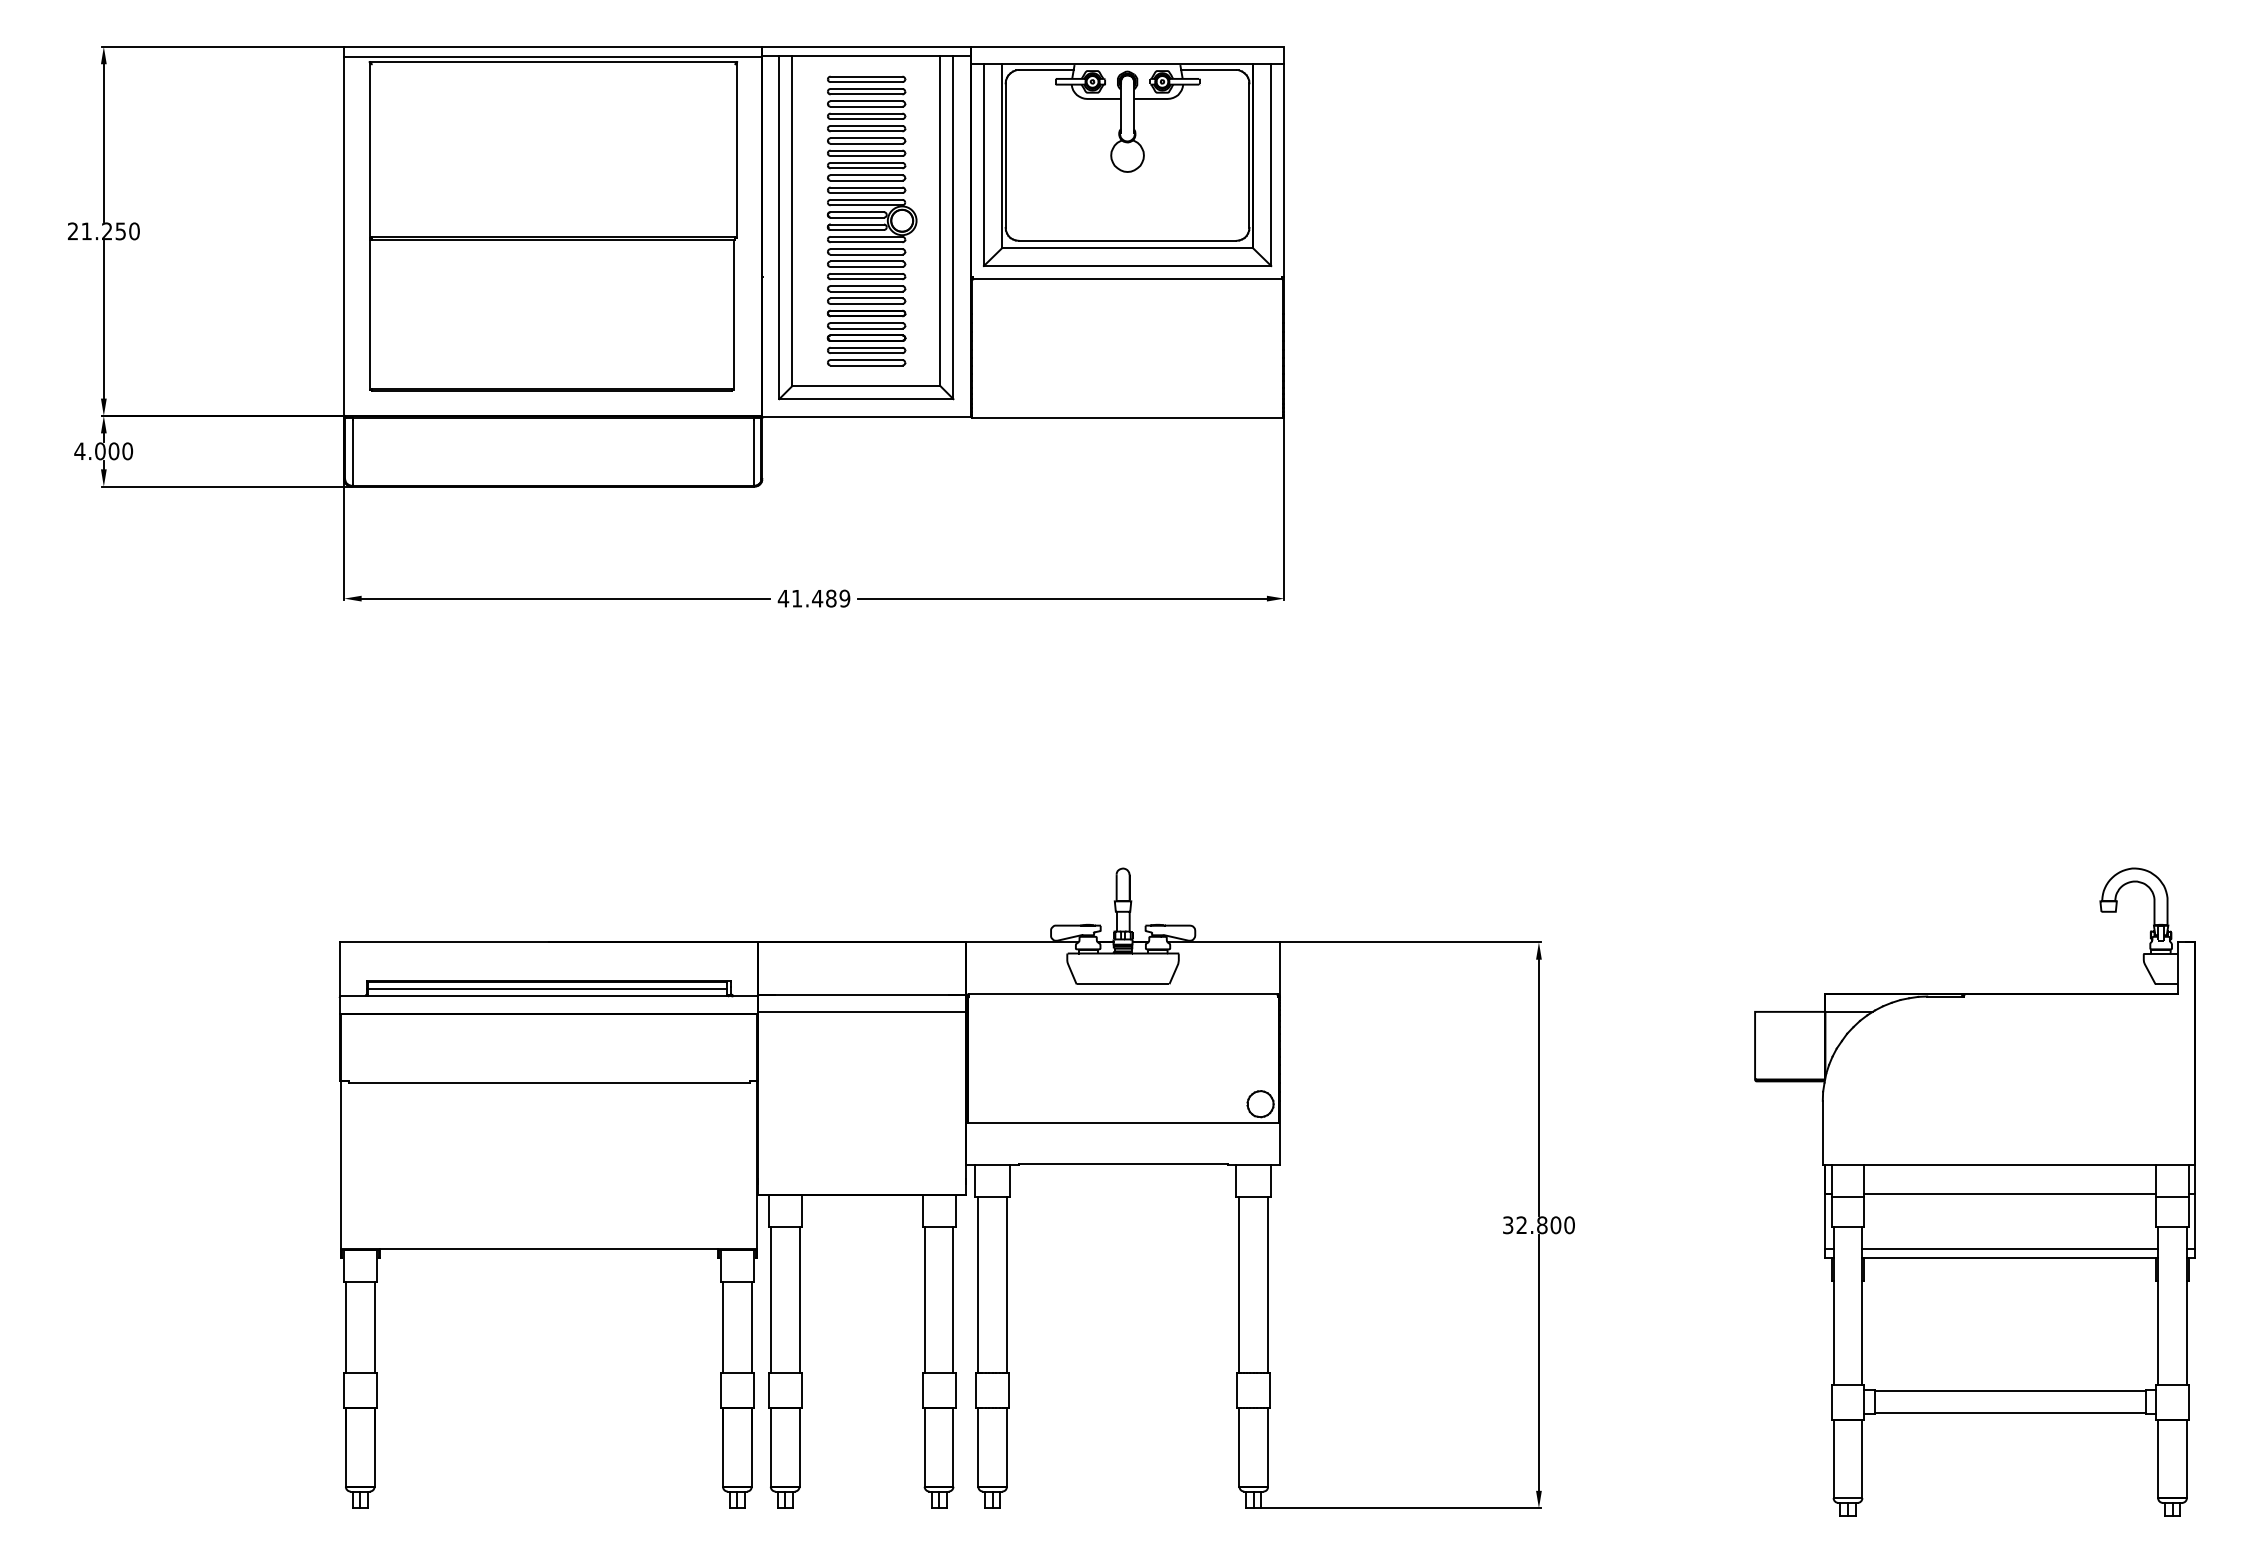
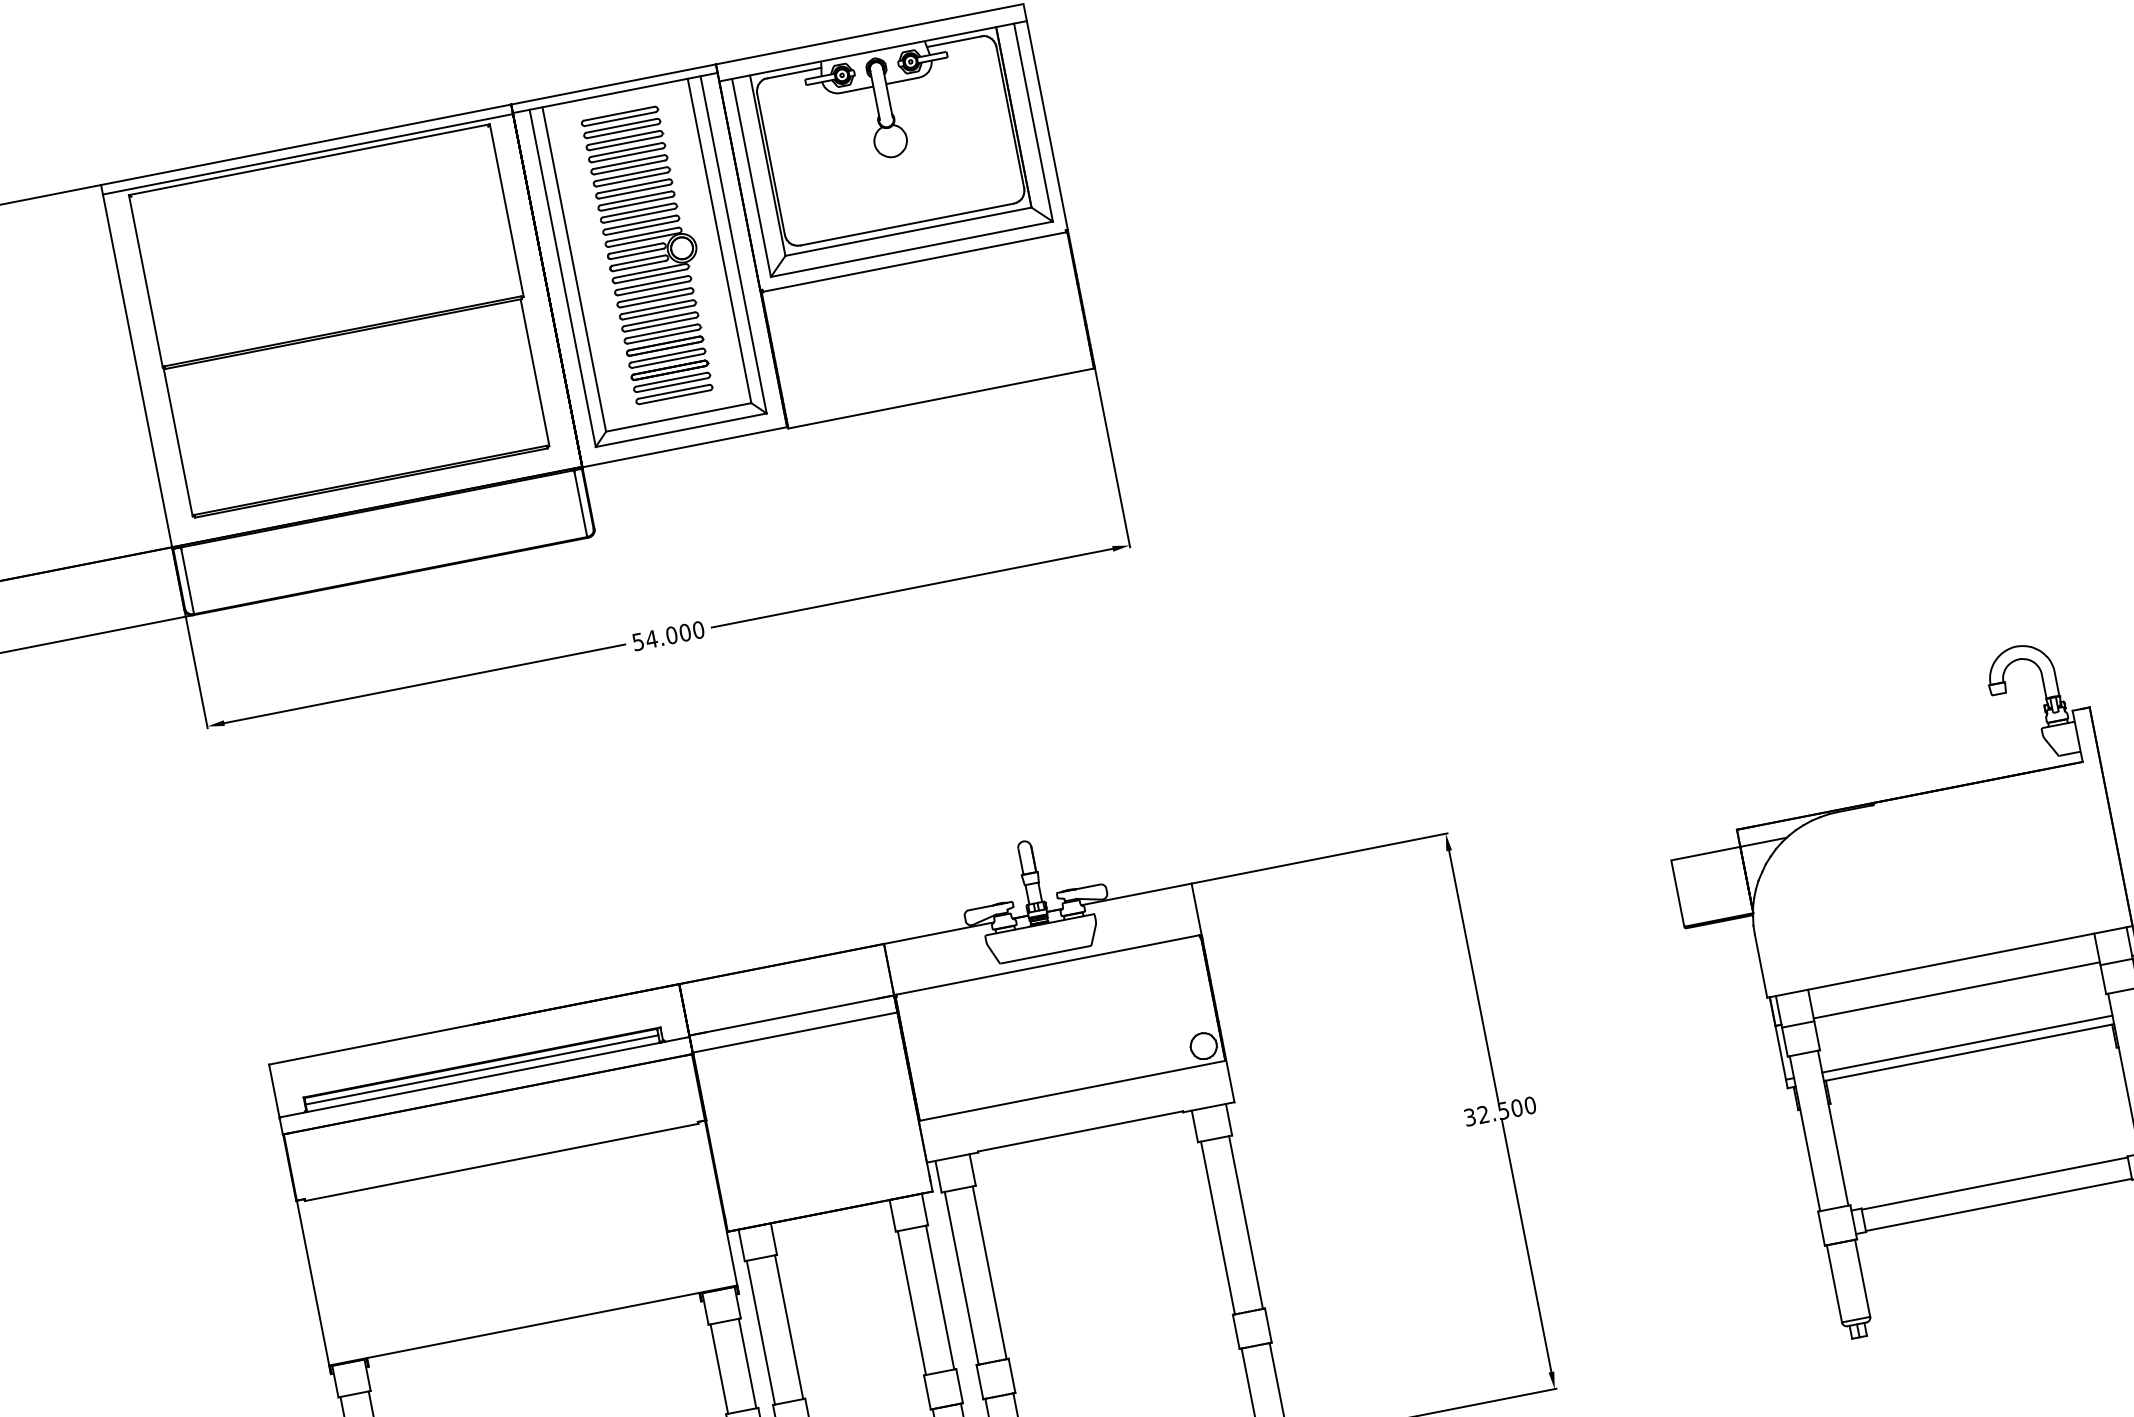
text: (813, 598) -> (667, 636), 41.489 -> 54.000
text: (1542, 1225) -> (1503, 1110), 32.800 -> 32.500

